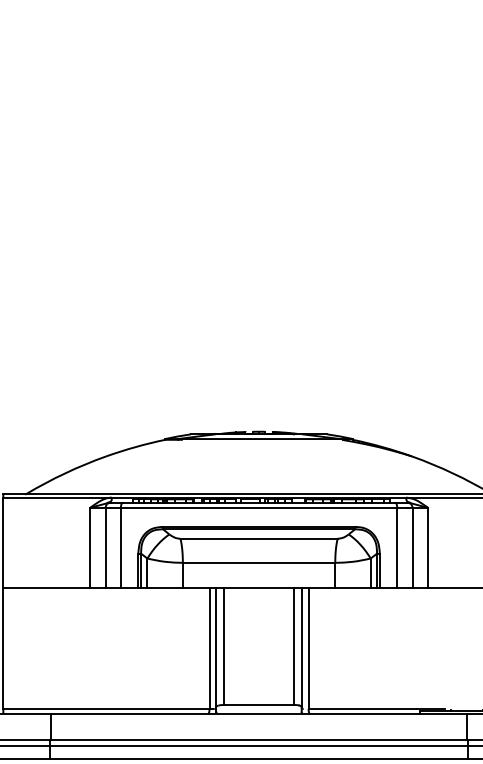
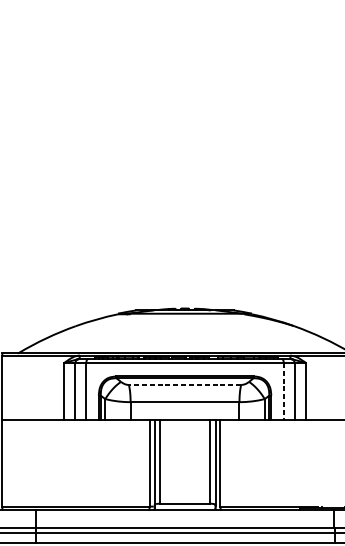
line: (259, 538) -> (185, 384), solid -> dashed
line: (397, 548) -> (283, 391), solid -> dashed

